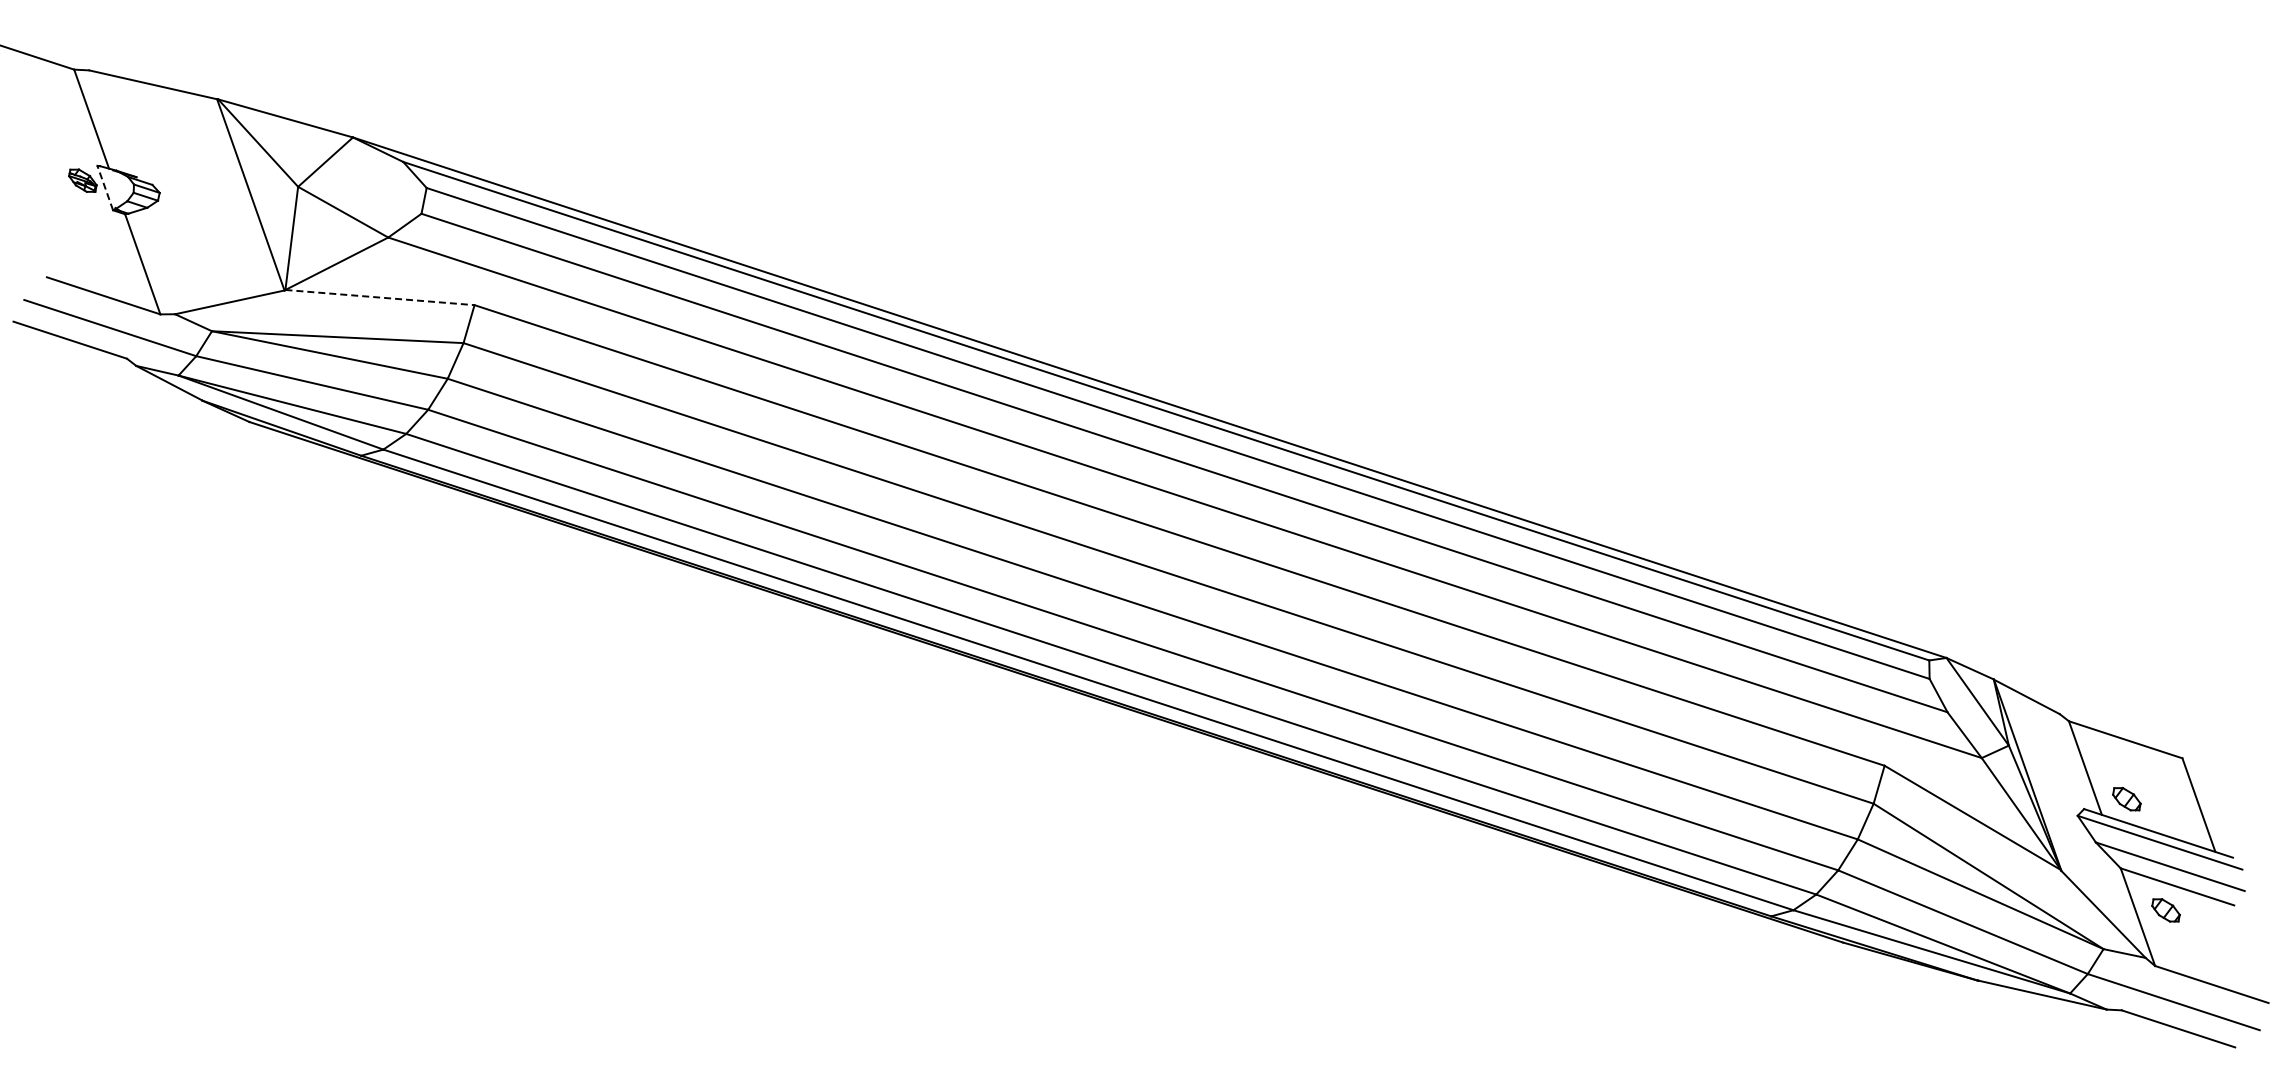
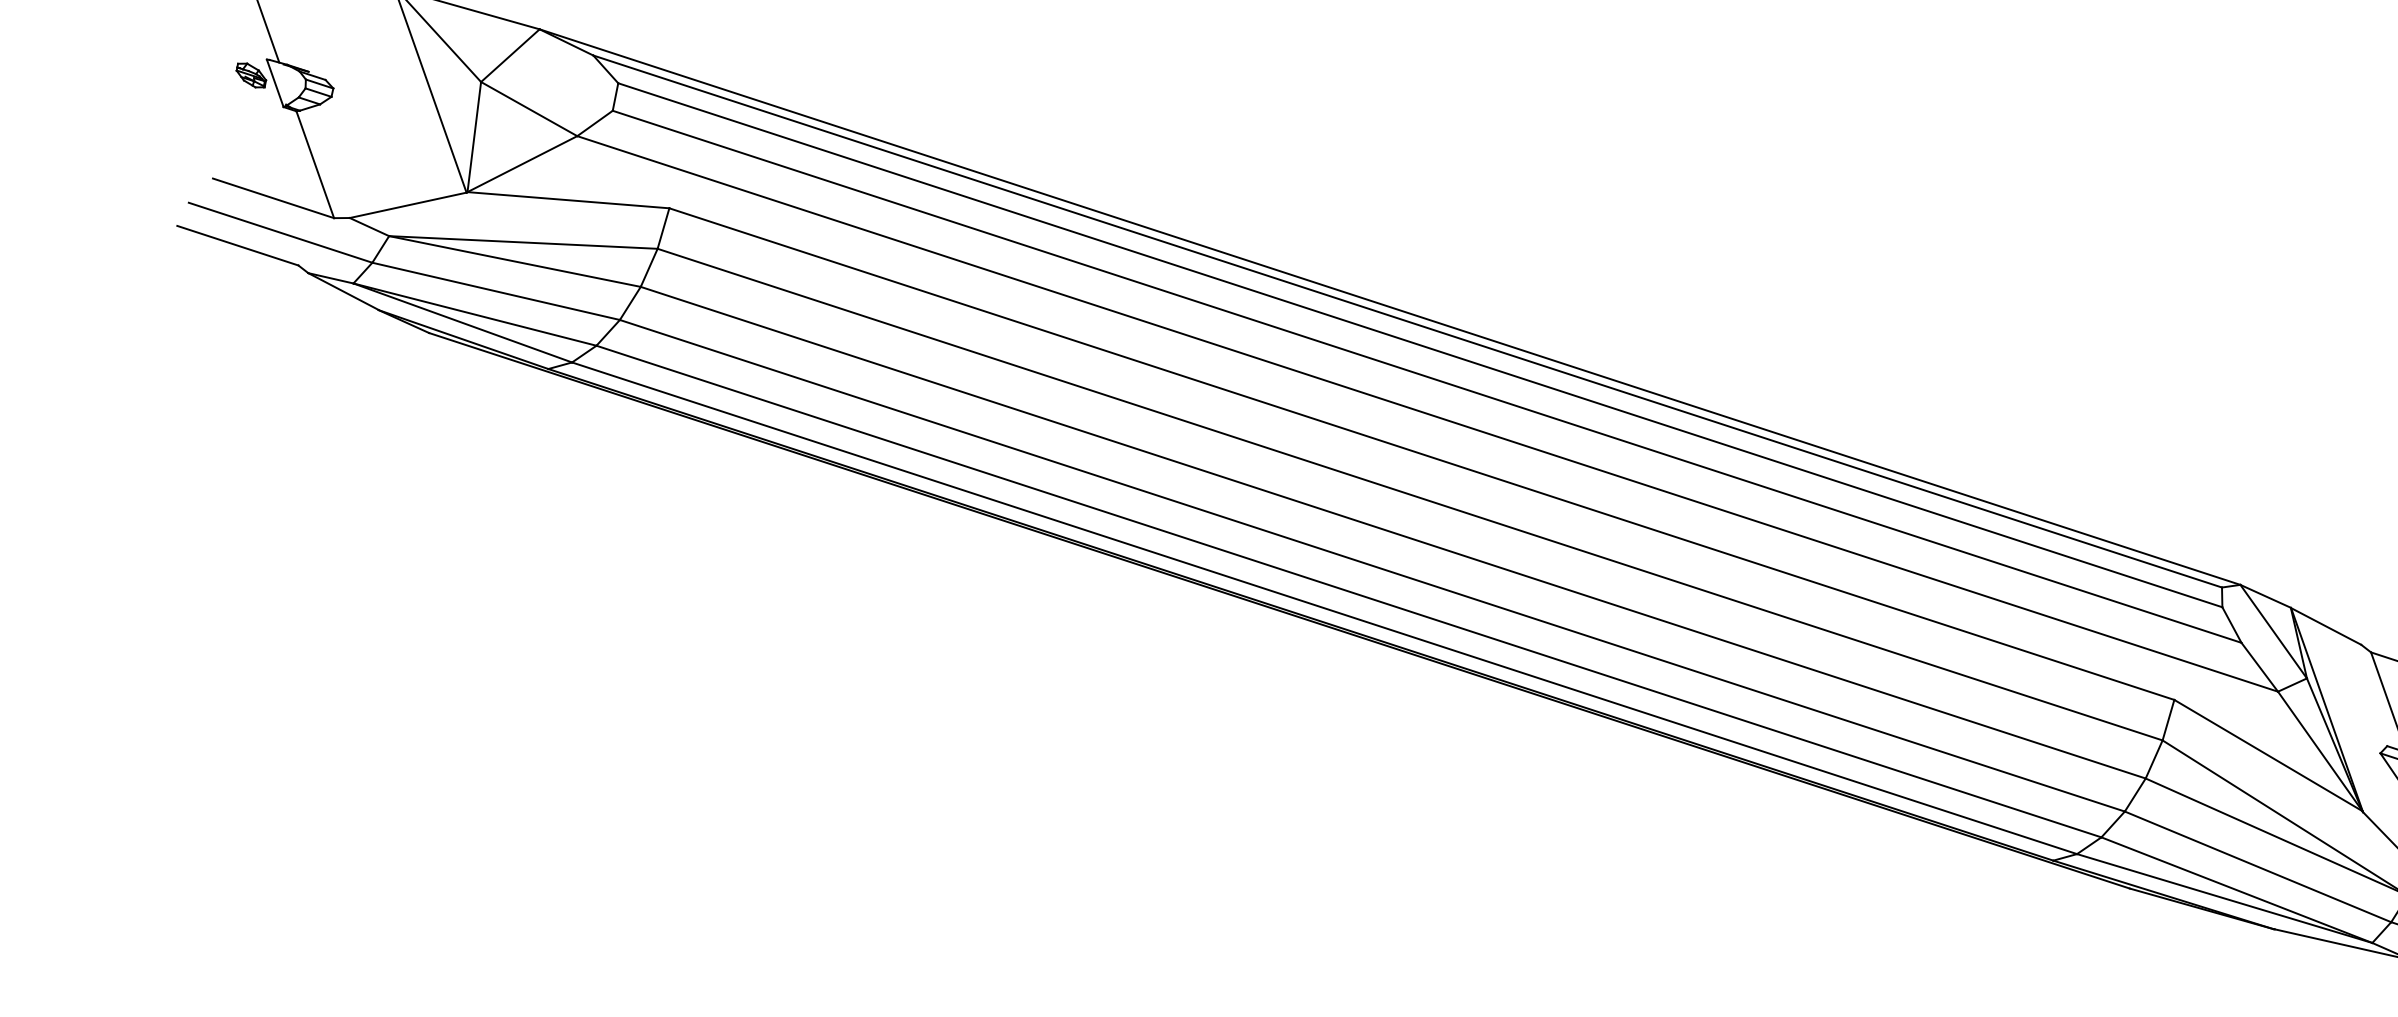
line: (105, 188) -> (275, 83), dashed -> solid
line: (379, 297) -> (567, 200), dashed -> solid

